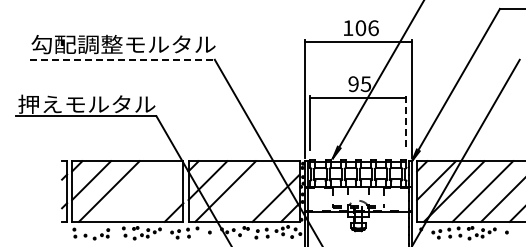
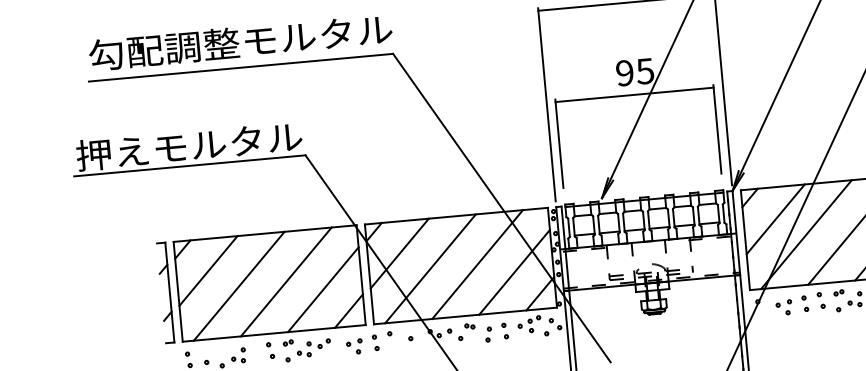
line: (122, 59) -> (241, 67), dashed -> solid
line: (406, 123) -> (717, 129), dashed -> solid
line: (137, 191) -> (285, 282), added
line: (253, 191) -> (476, 264), added
line: (159, 197) -> (322, 288), added

